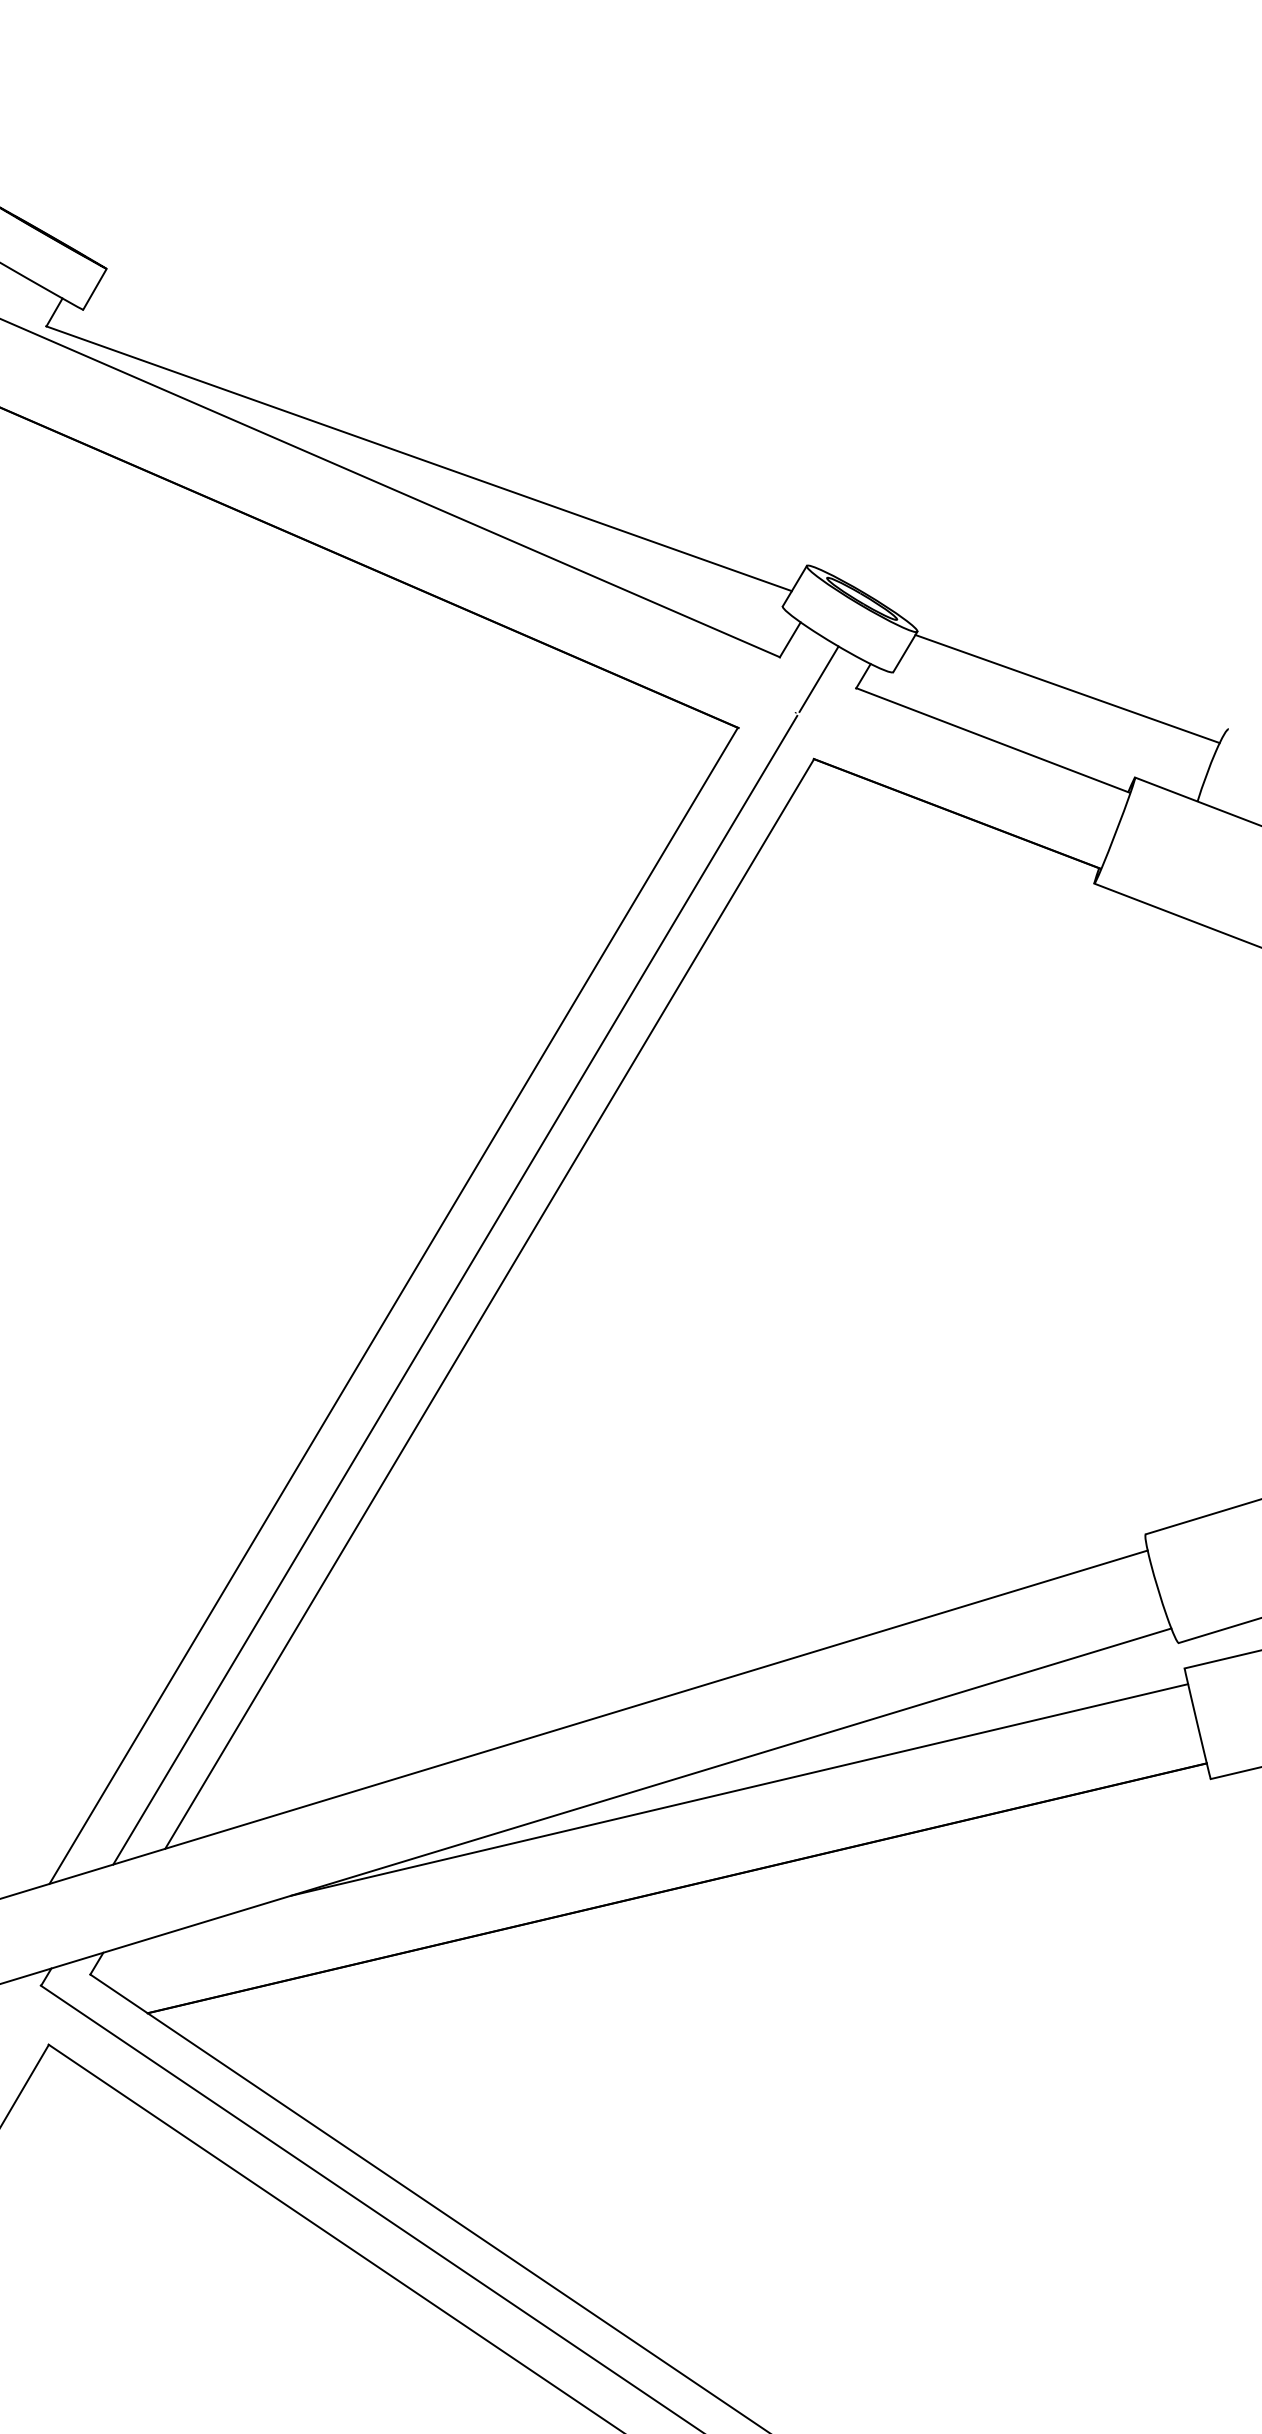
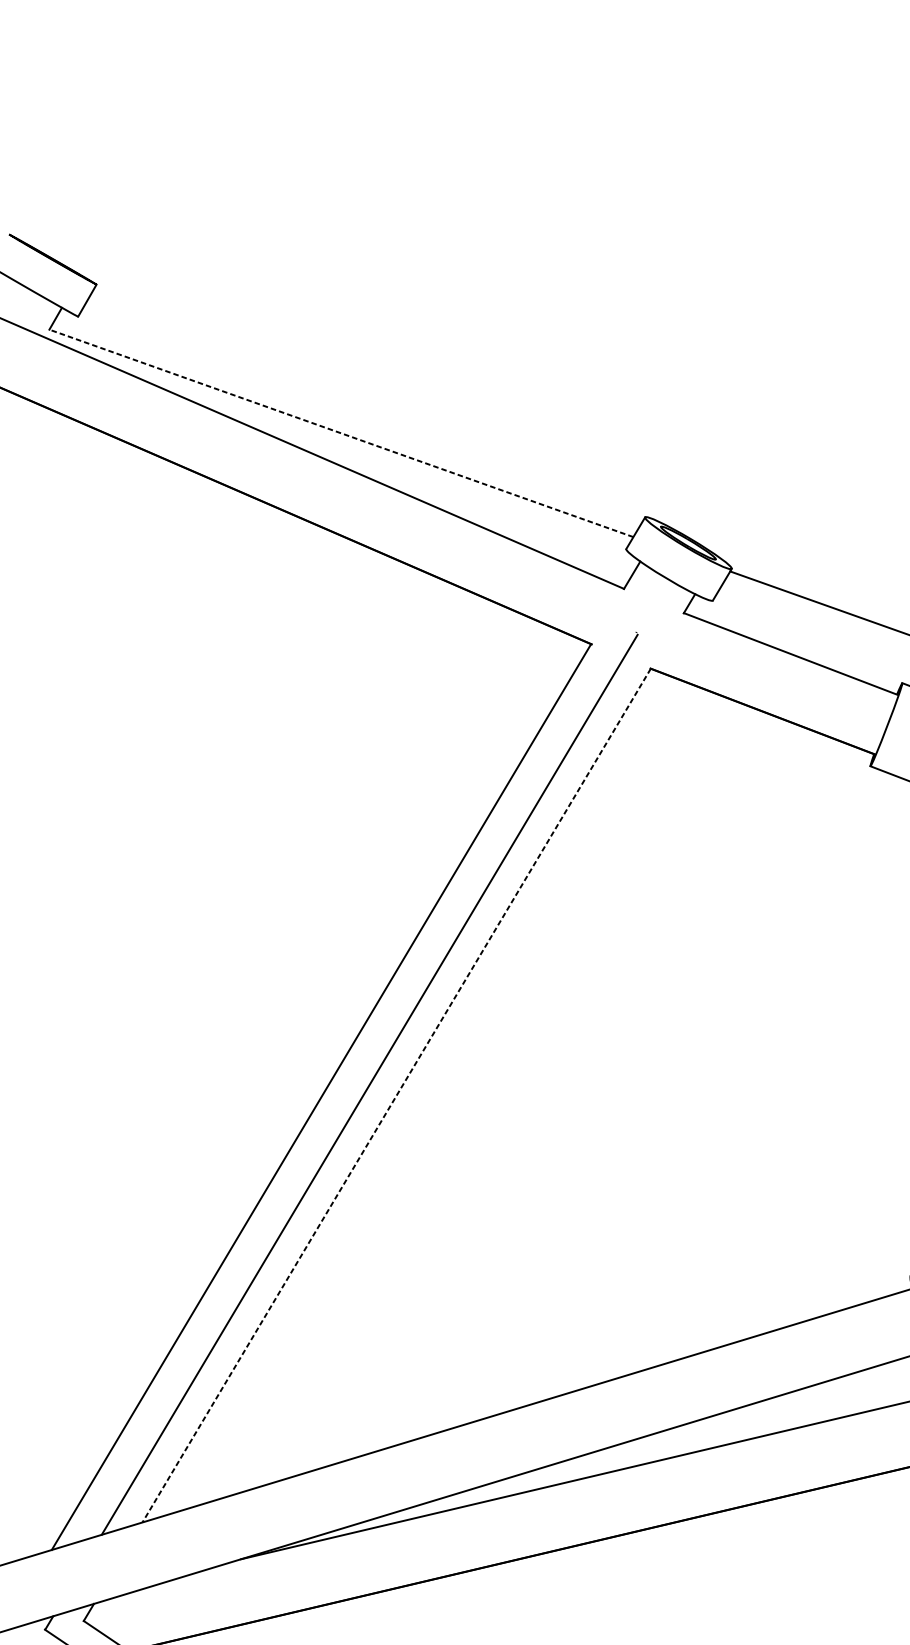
line: (419, 458) -> (341, 433), solid -> dashed
line: (818, 678) -> (654, 605), removed
line: (489, 1304) -> (396, 1096), solid -> dashed

